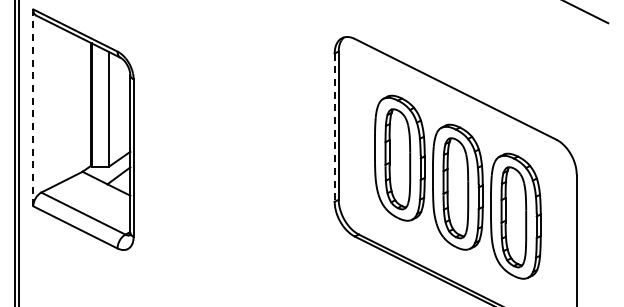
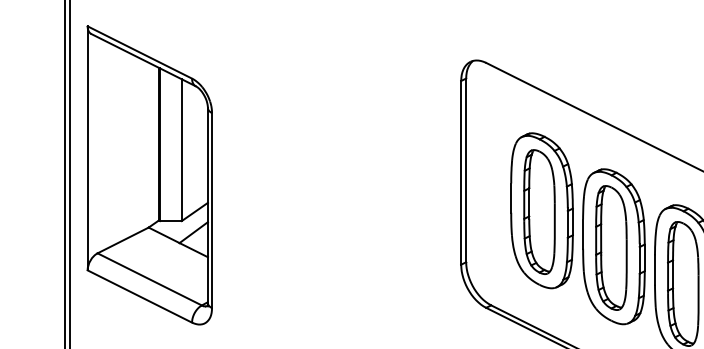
line: (33, 107) -> (87, 147), dashed -> solid
line: (334, 128) -> (460, 173), dashed -> solid

